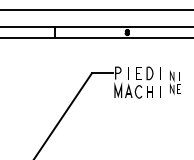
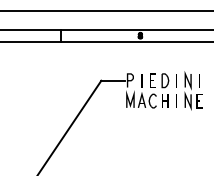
part: (175, 82) -> (193, 90), size x1.43

